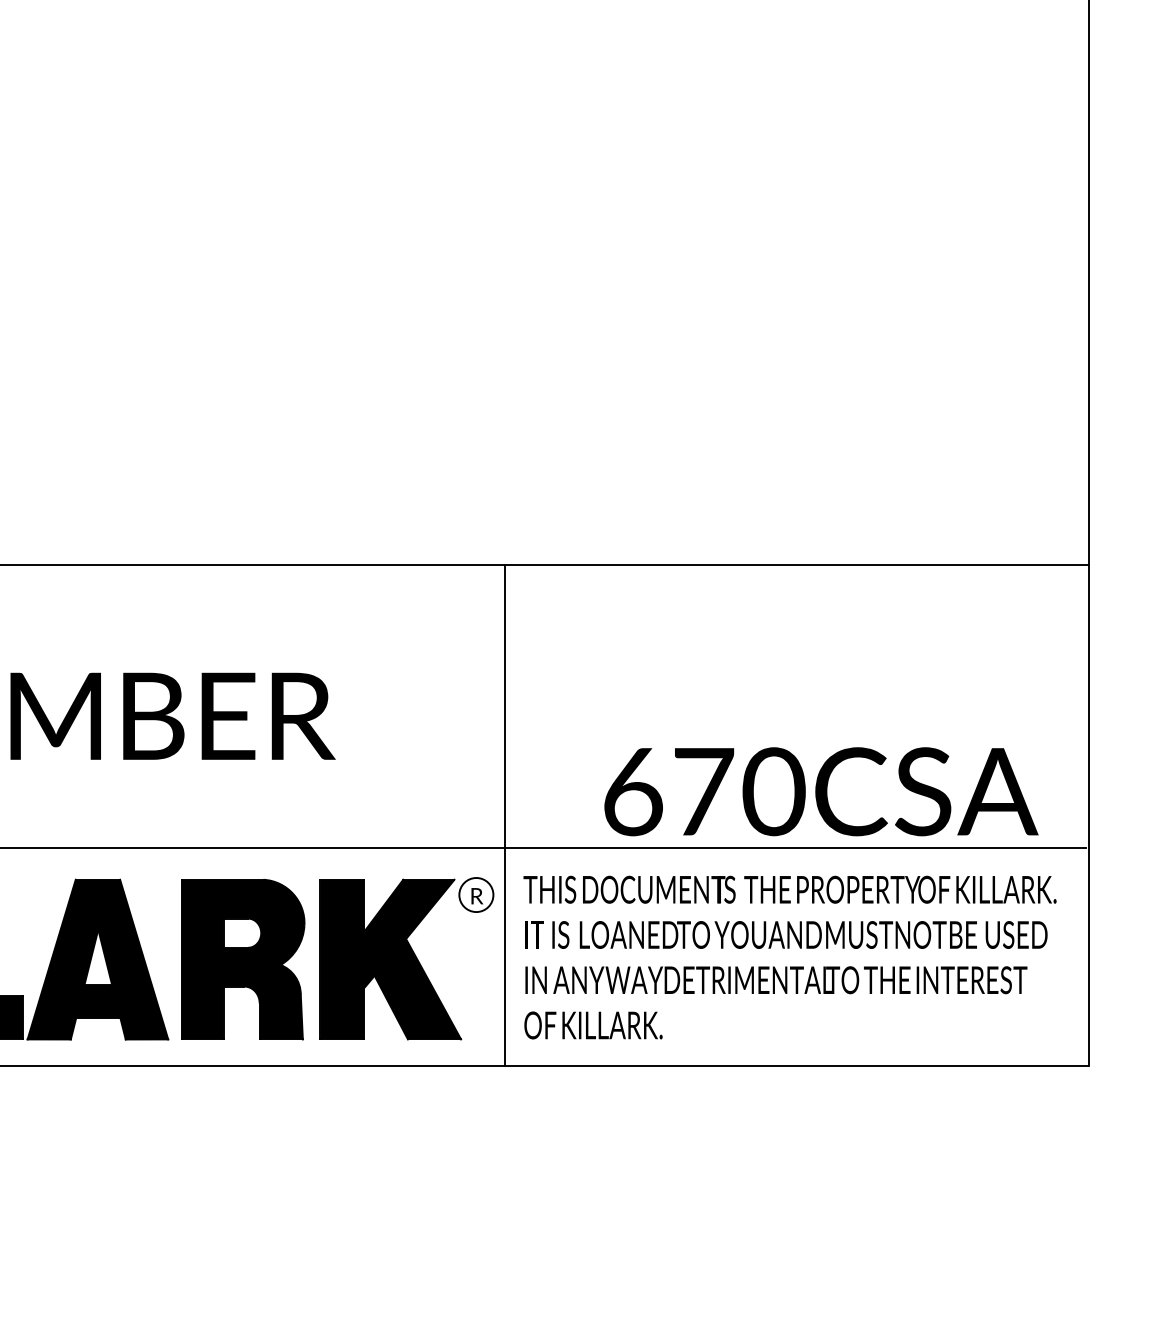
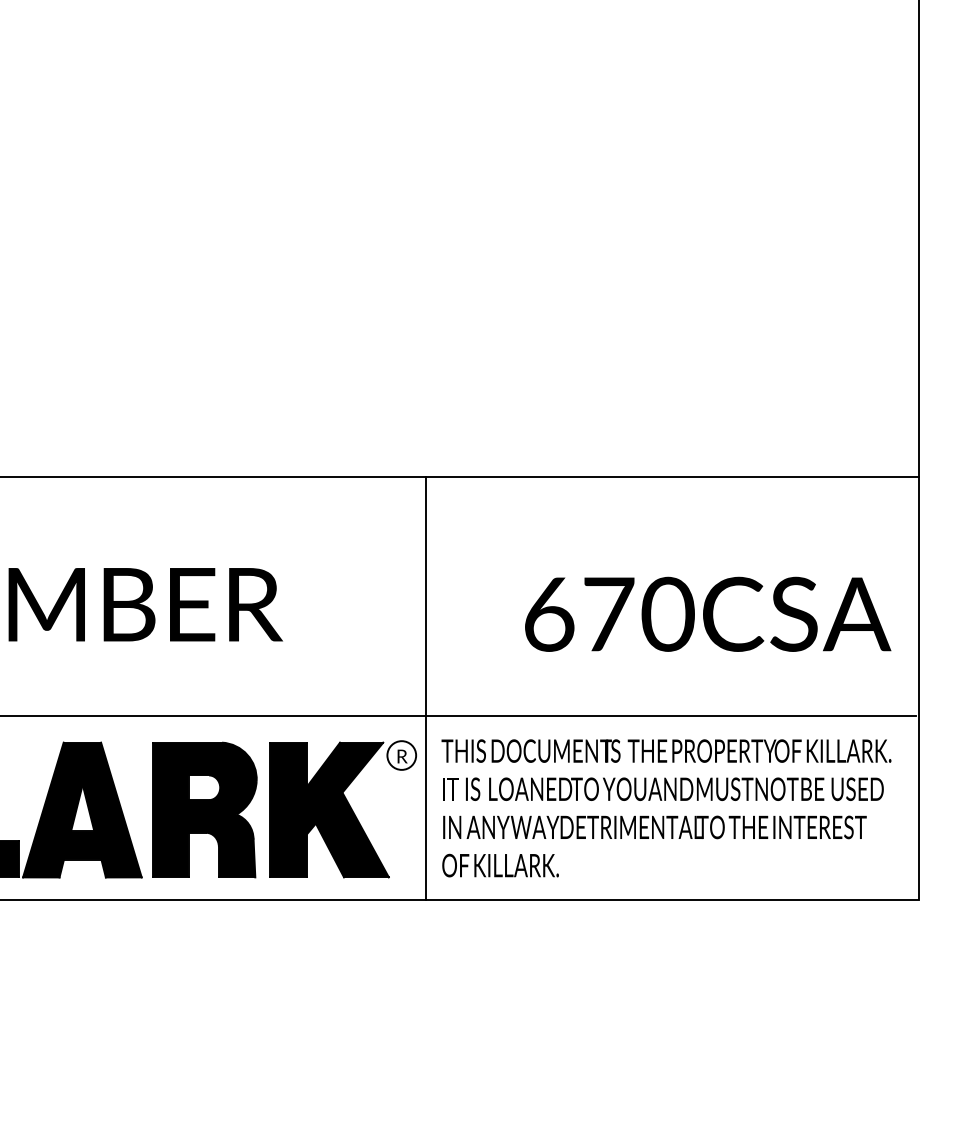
text: (821, 791) -> (708, 614), moved

